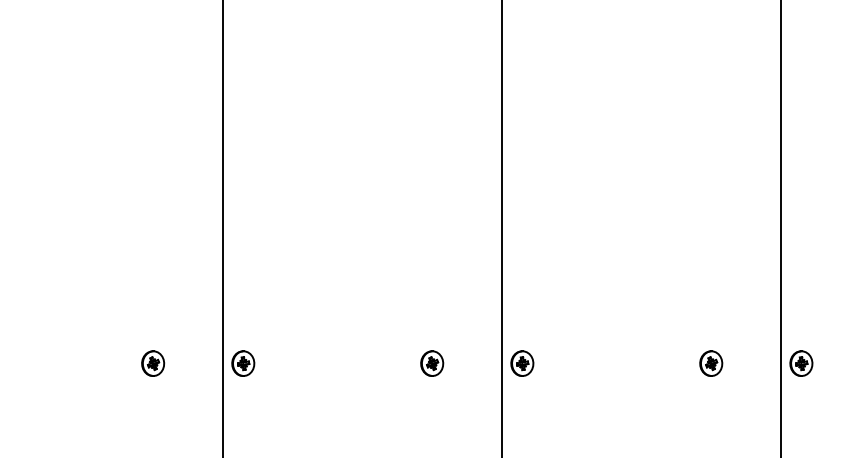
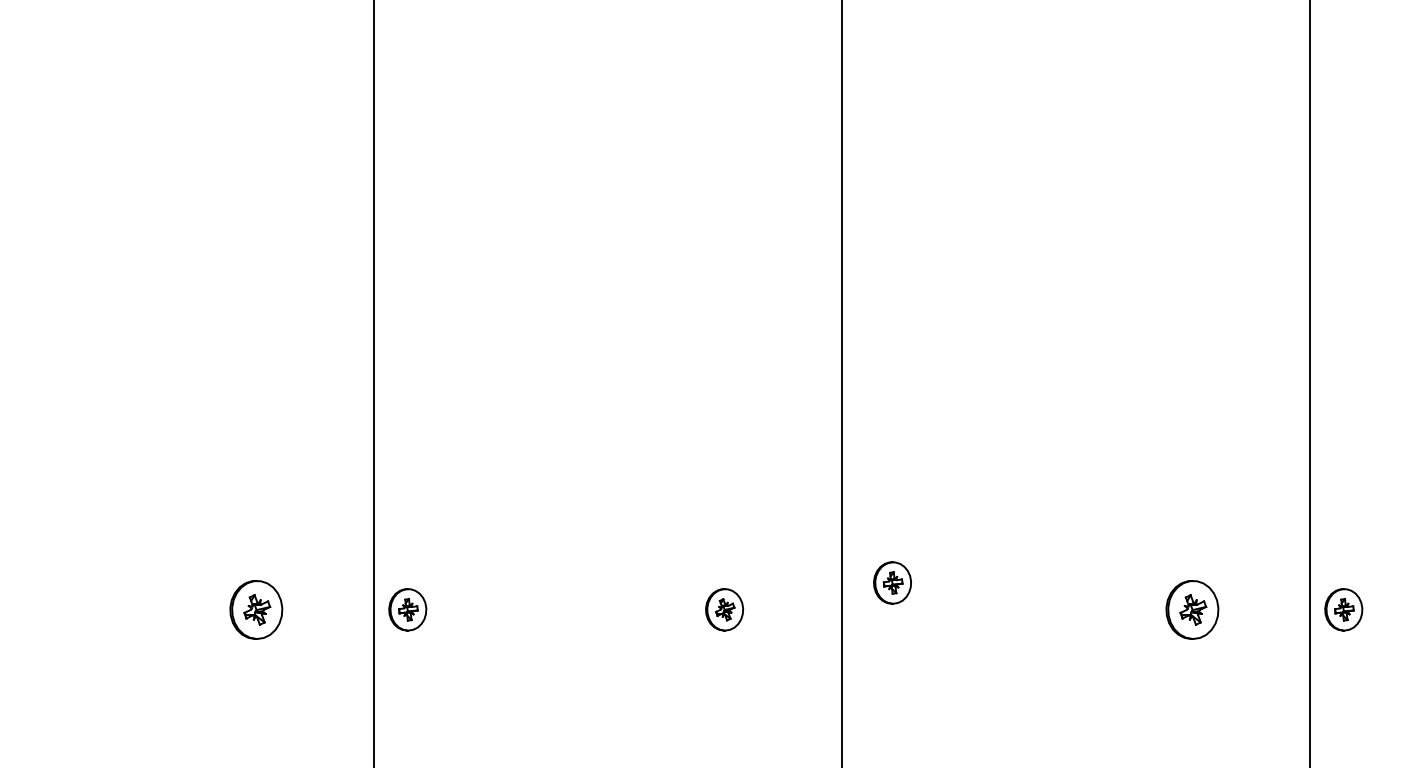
part: (153, 363) -> (257, 609), size x1.4
part: (522, 363) -> (892, 582), moved
part: (711, 363) -> (1193, 609), size x1.4

